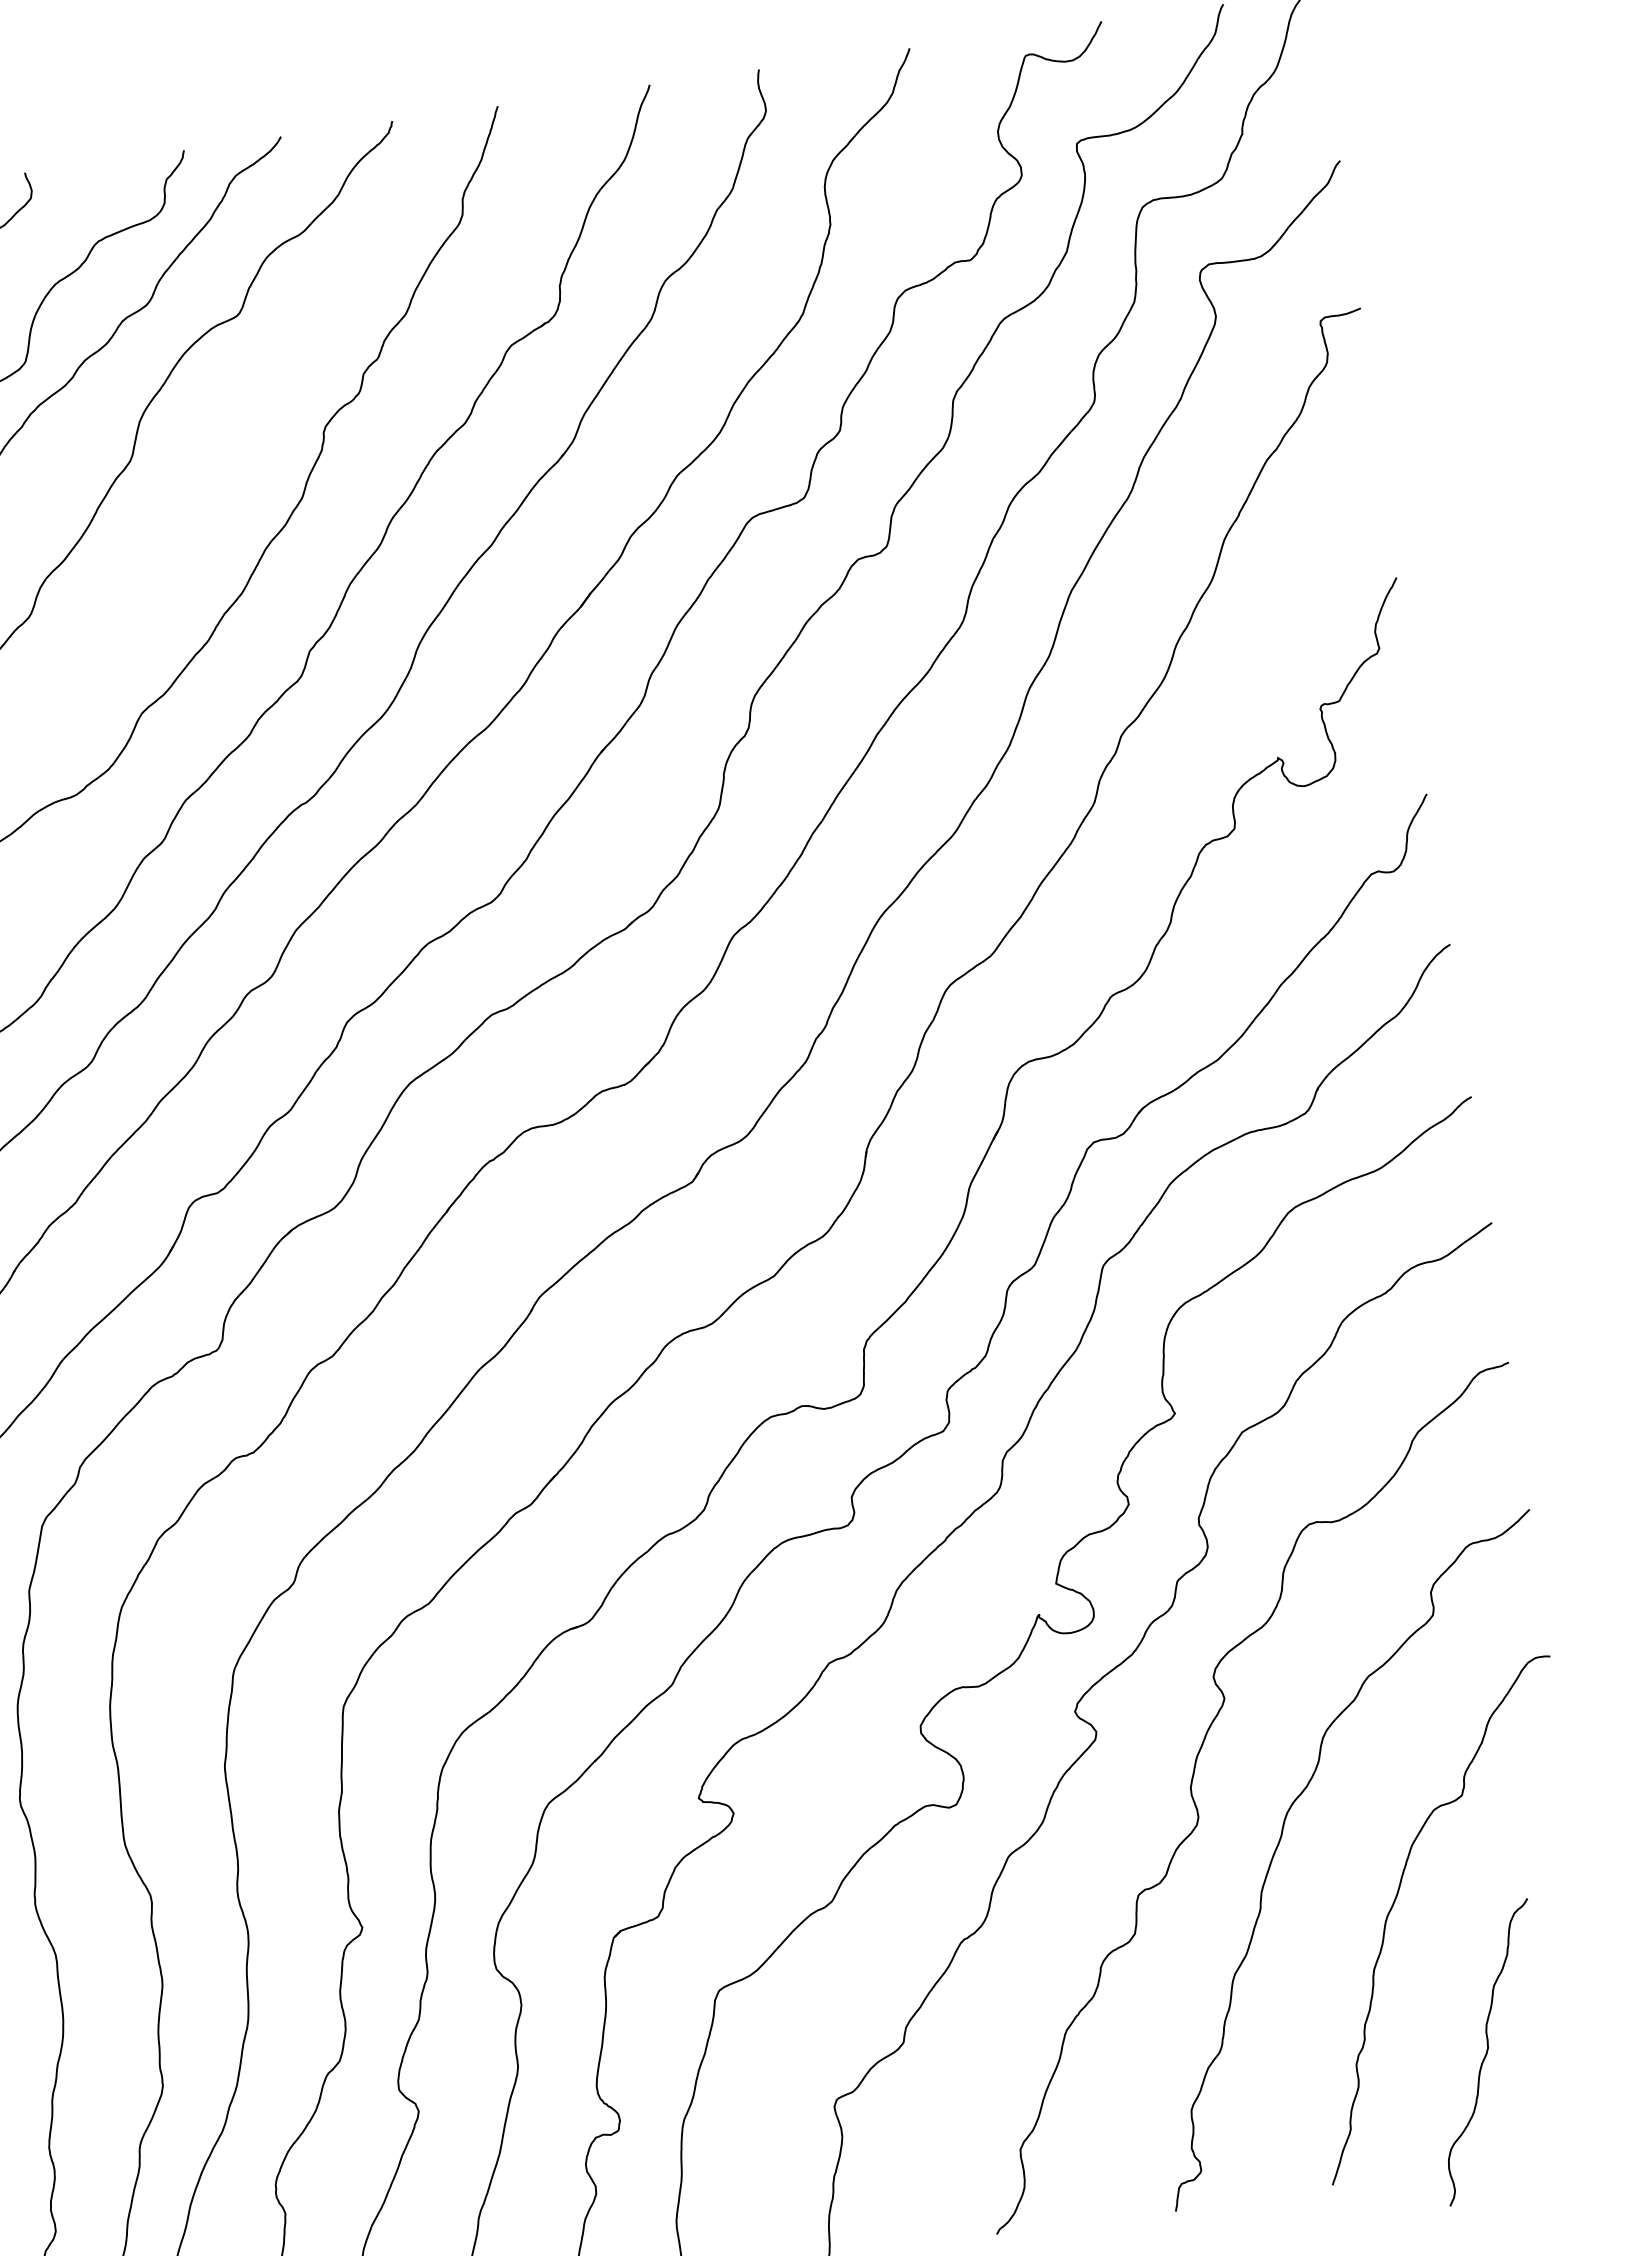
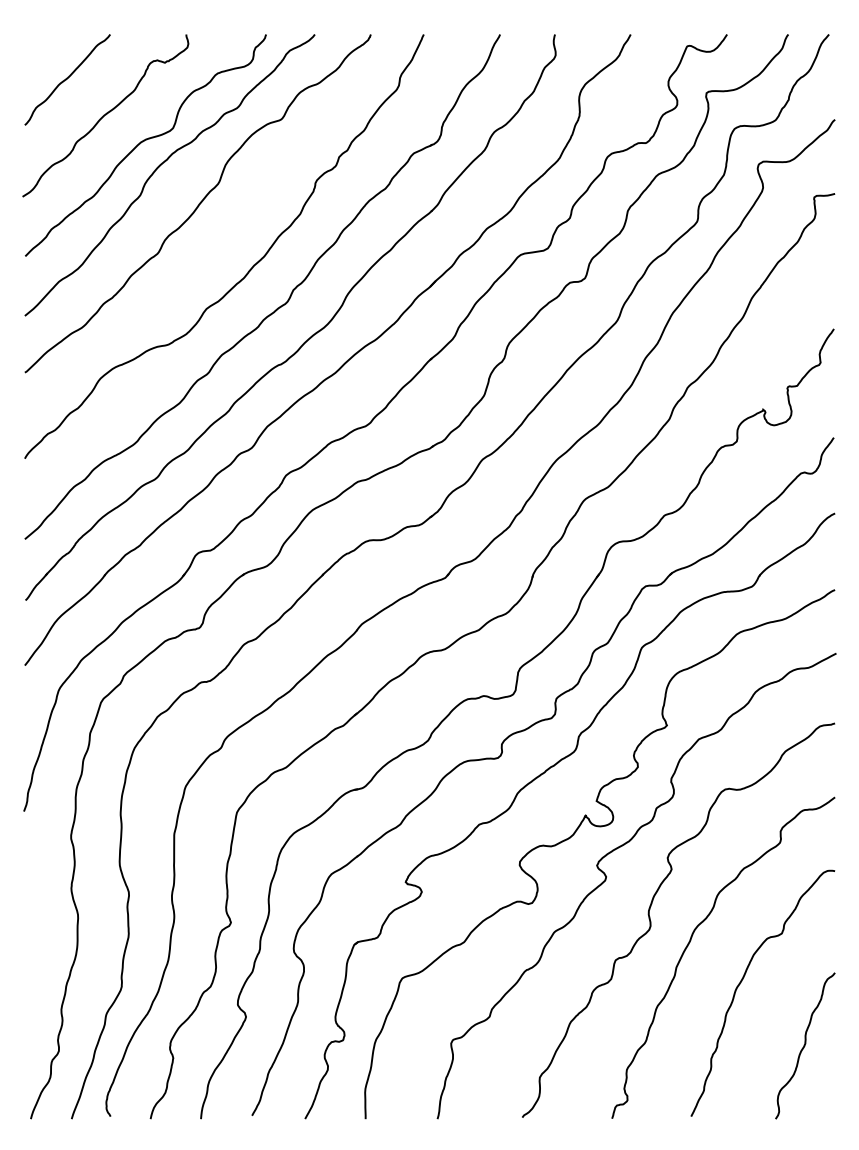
curve: (1488, 2051) -> (805, 1045), moved

